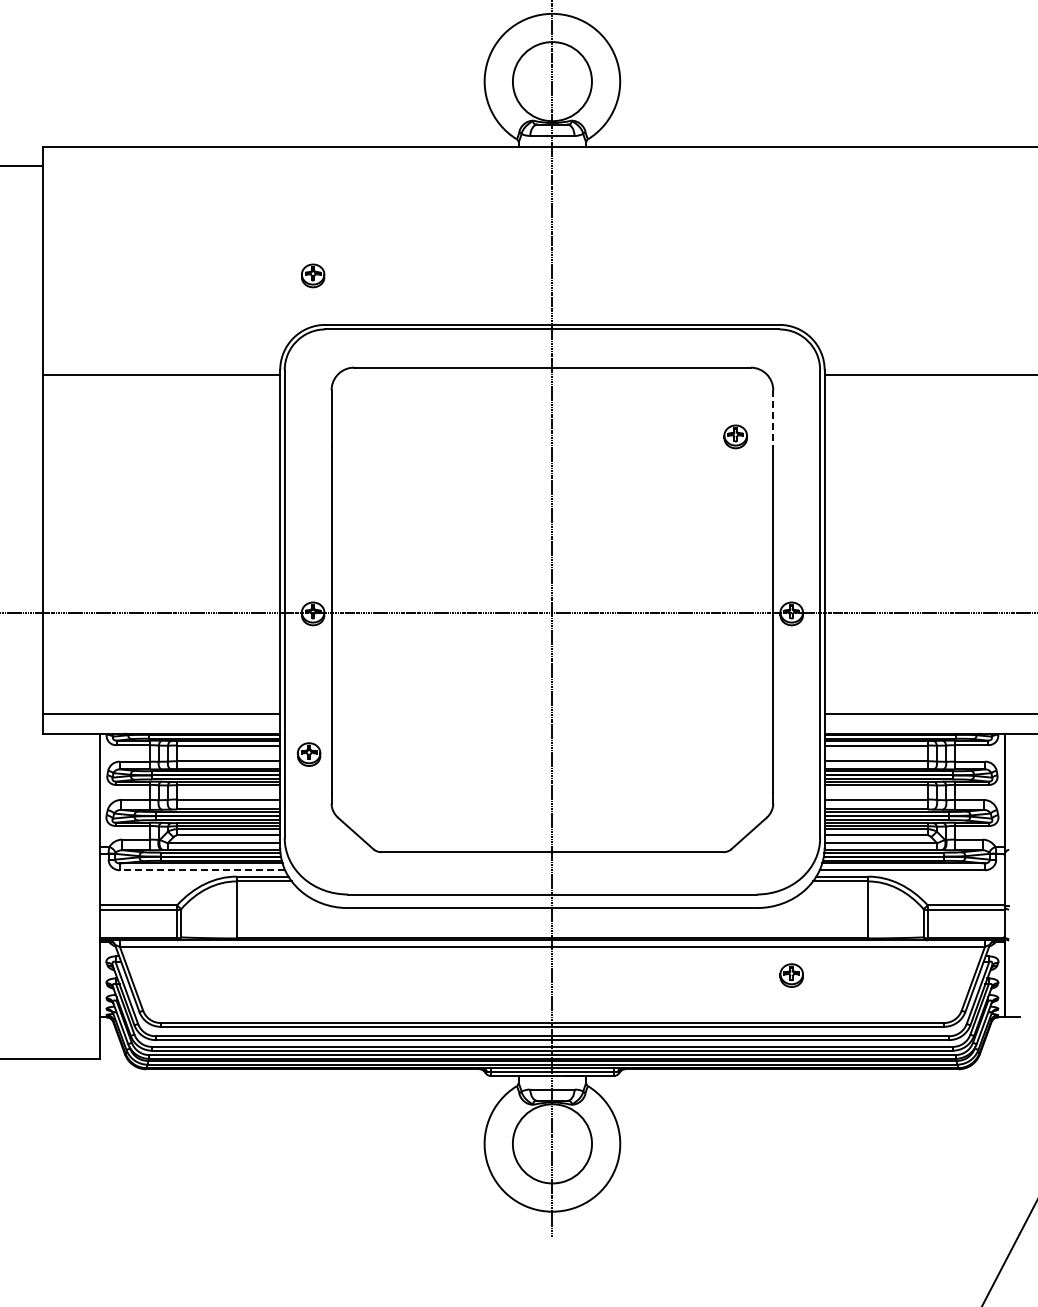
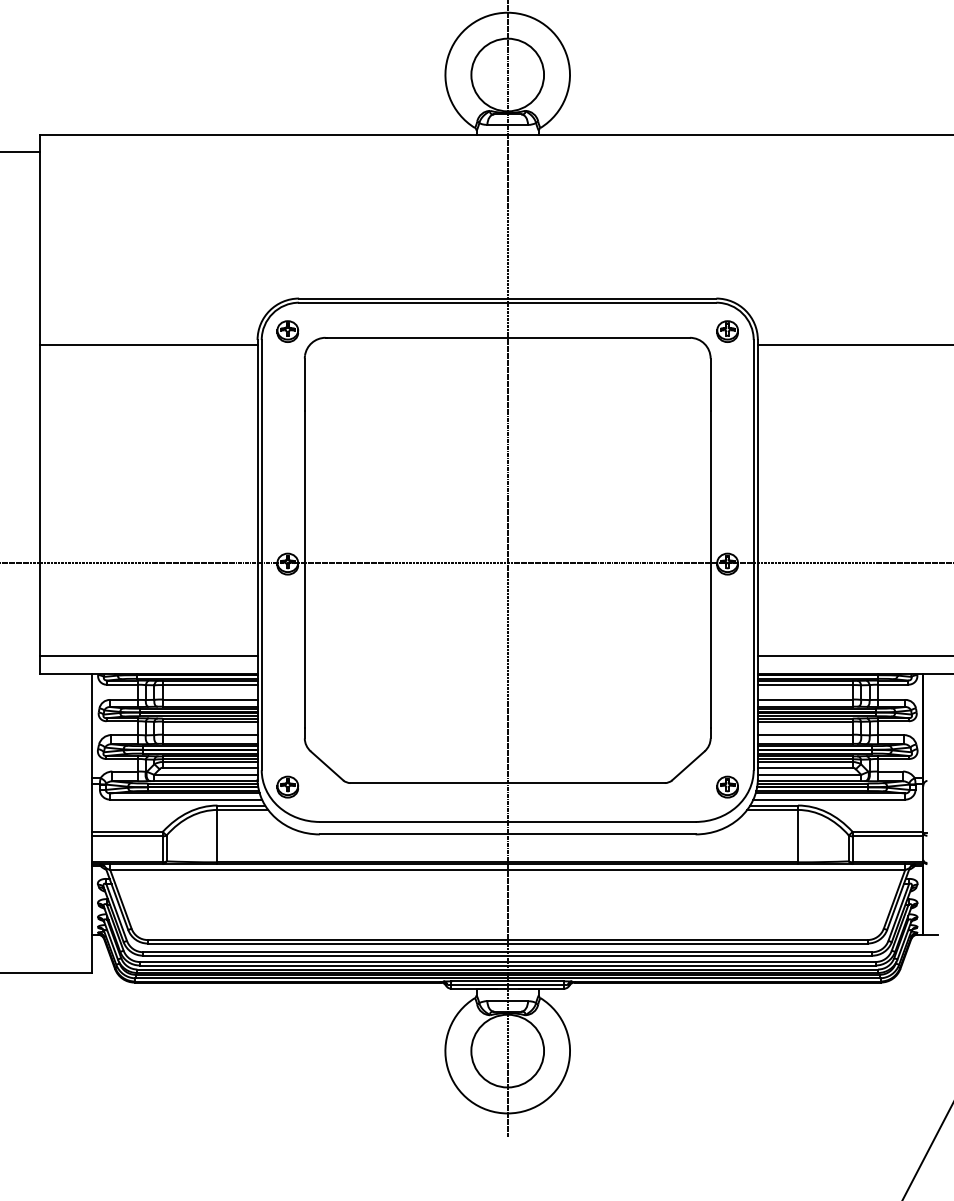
part: (313, 275) -> (288, 331), moved
line: (773, 418) -> (710, 384), dashed -> solid
part: (735, 436) -> (727, 331), moved
part: (308, 754) -> (287, 787), moved
line: (202, 870) -> (186, 799), dashed -> solid
part: (791, 975) -> (727, 787), moved

